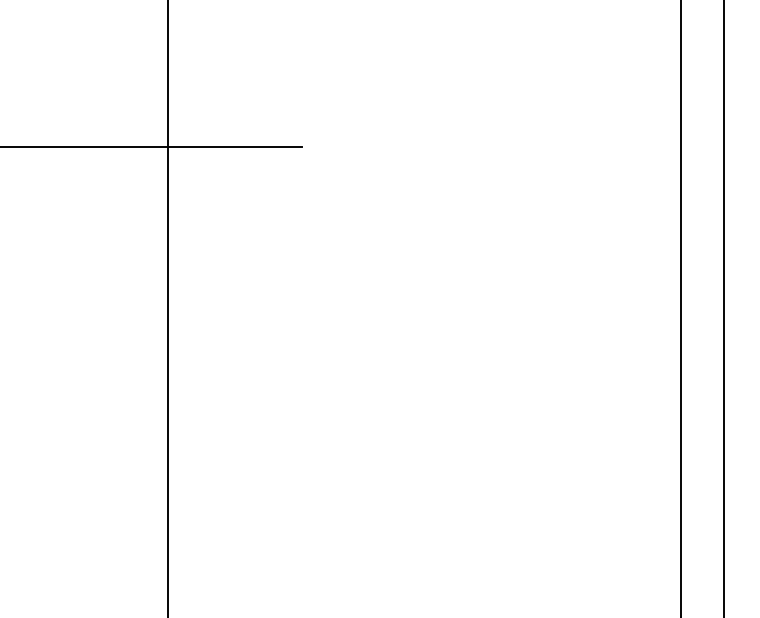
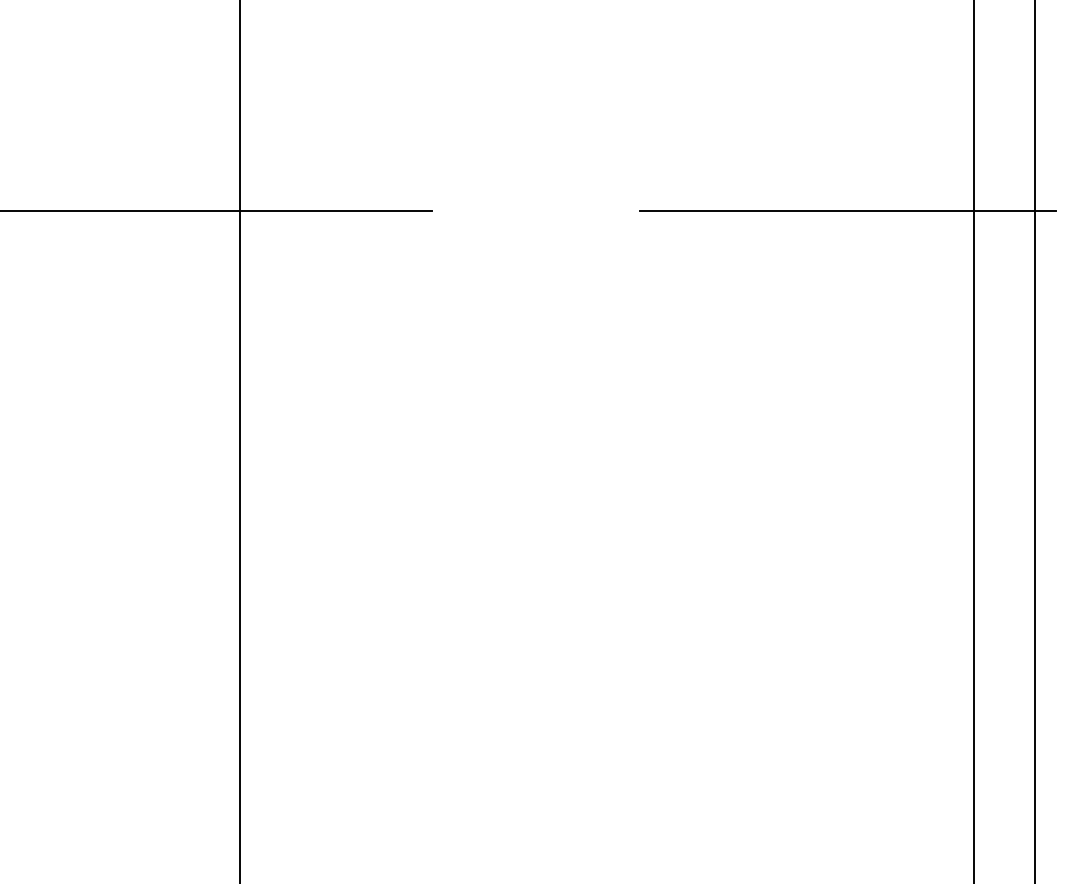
line: (592, 147) -> (847, 211), added

